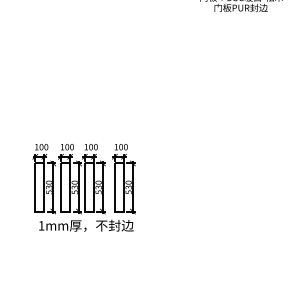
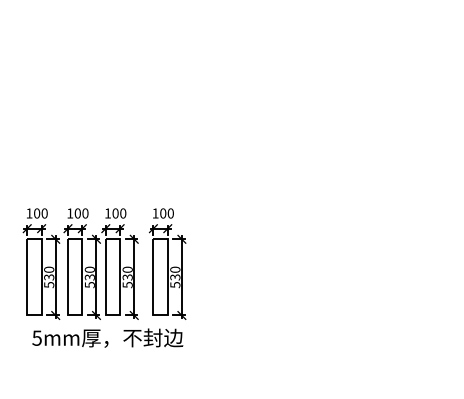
text: (41, 225) -> (37, 337), 1mm -> 5mm

